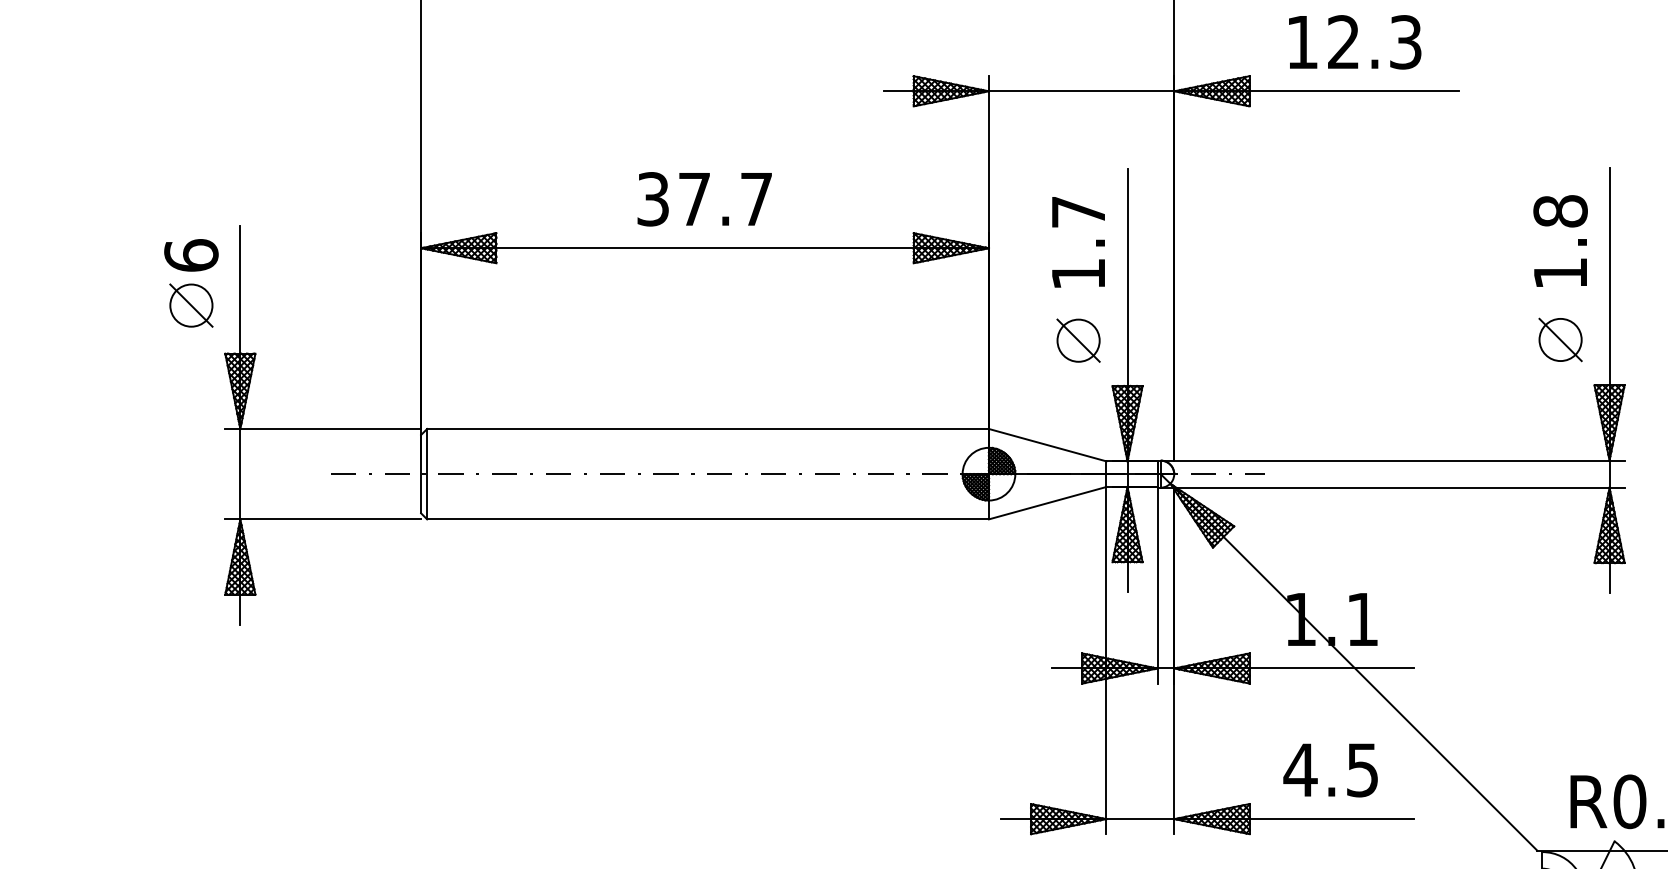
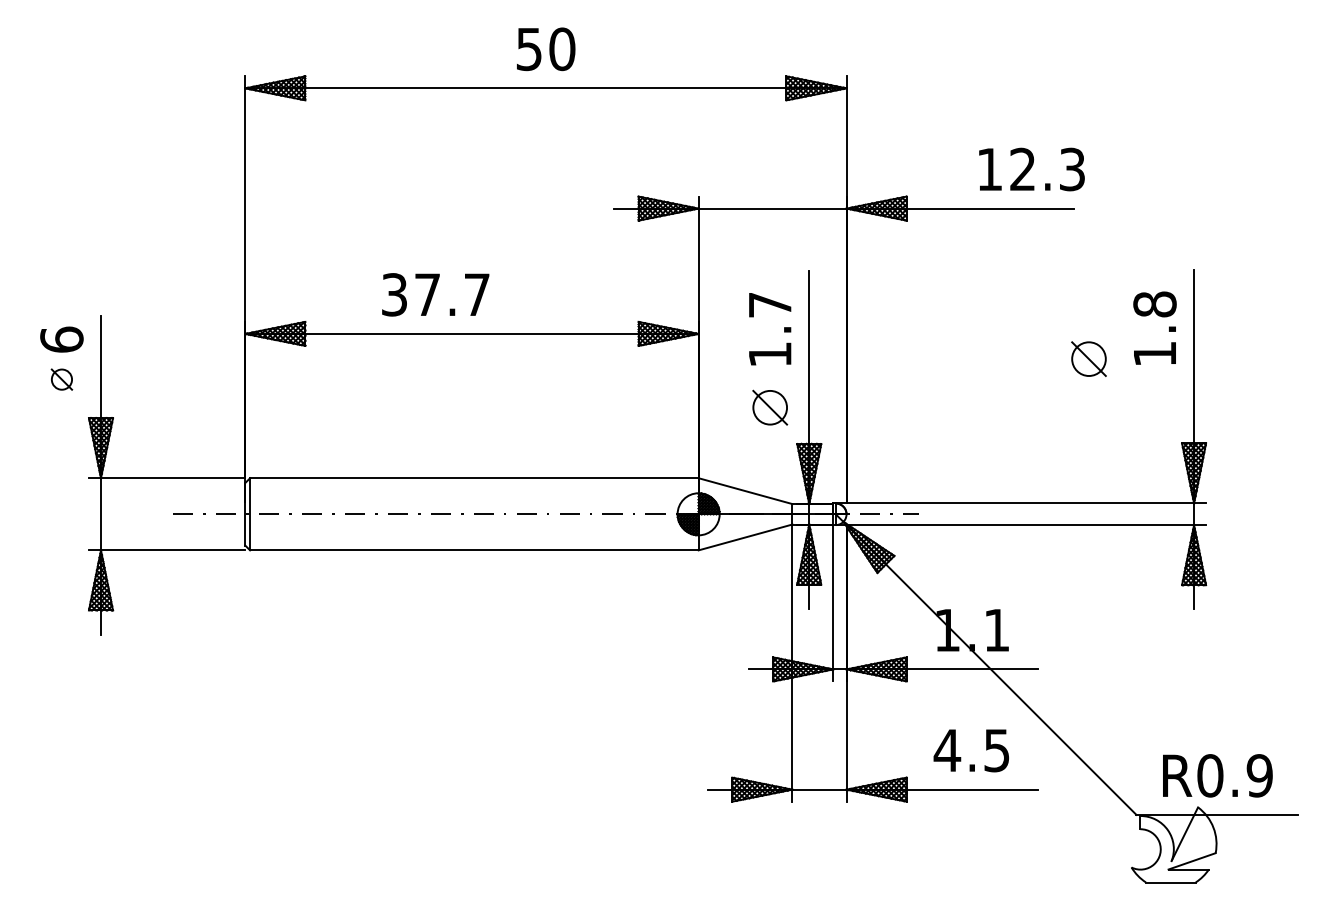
text: (1354, 42) -> (1031, 169), moved
text: (704, 198) -> (435, 294), moved
part: (190, 305) -> (61, 379), size x0.6
part: (1559, 339) -> (1088, 358), moved

